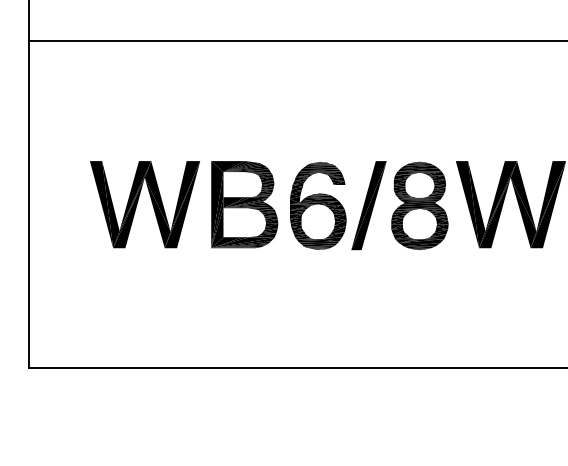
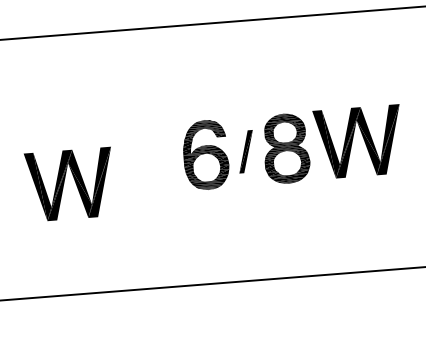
part: (151, 202) -> (75, 182), moved
part: (244, 204) -> (147, 158), removed
part: (368, 205) -> (245, 151), size x0.6

